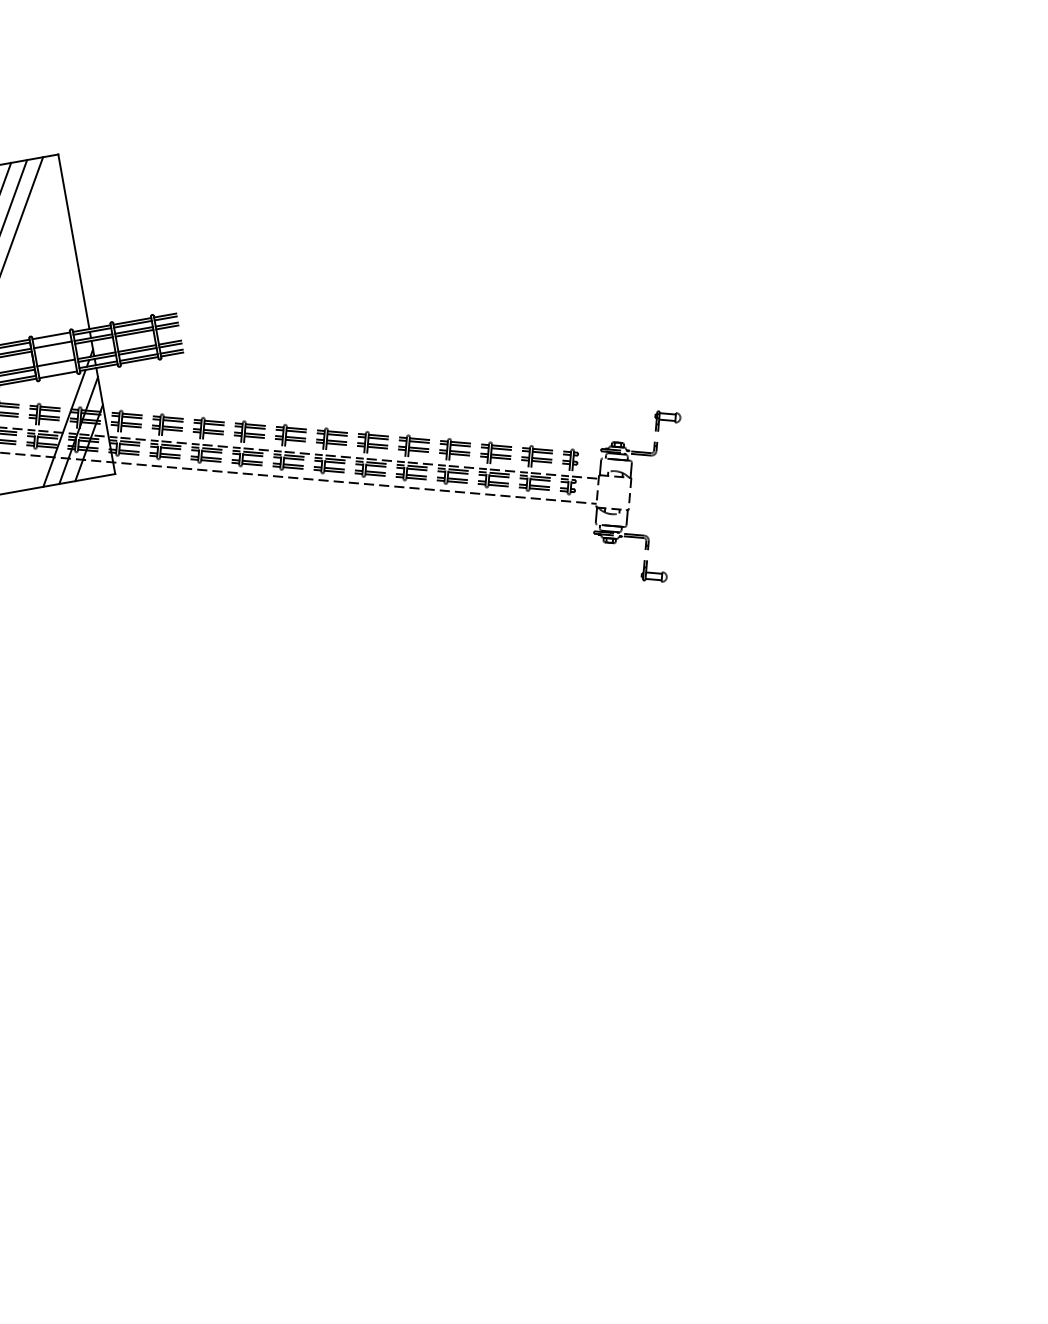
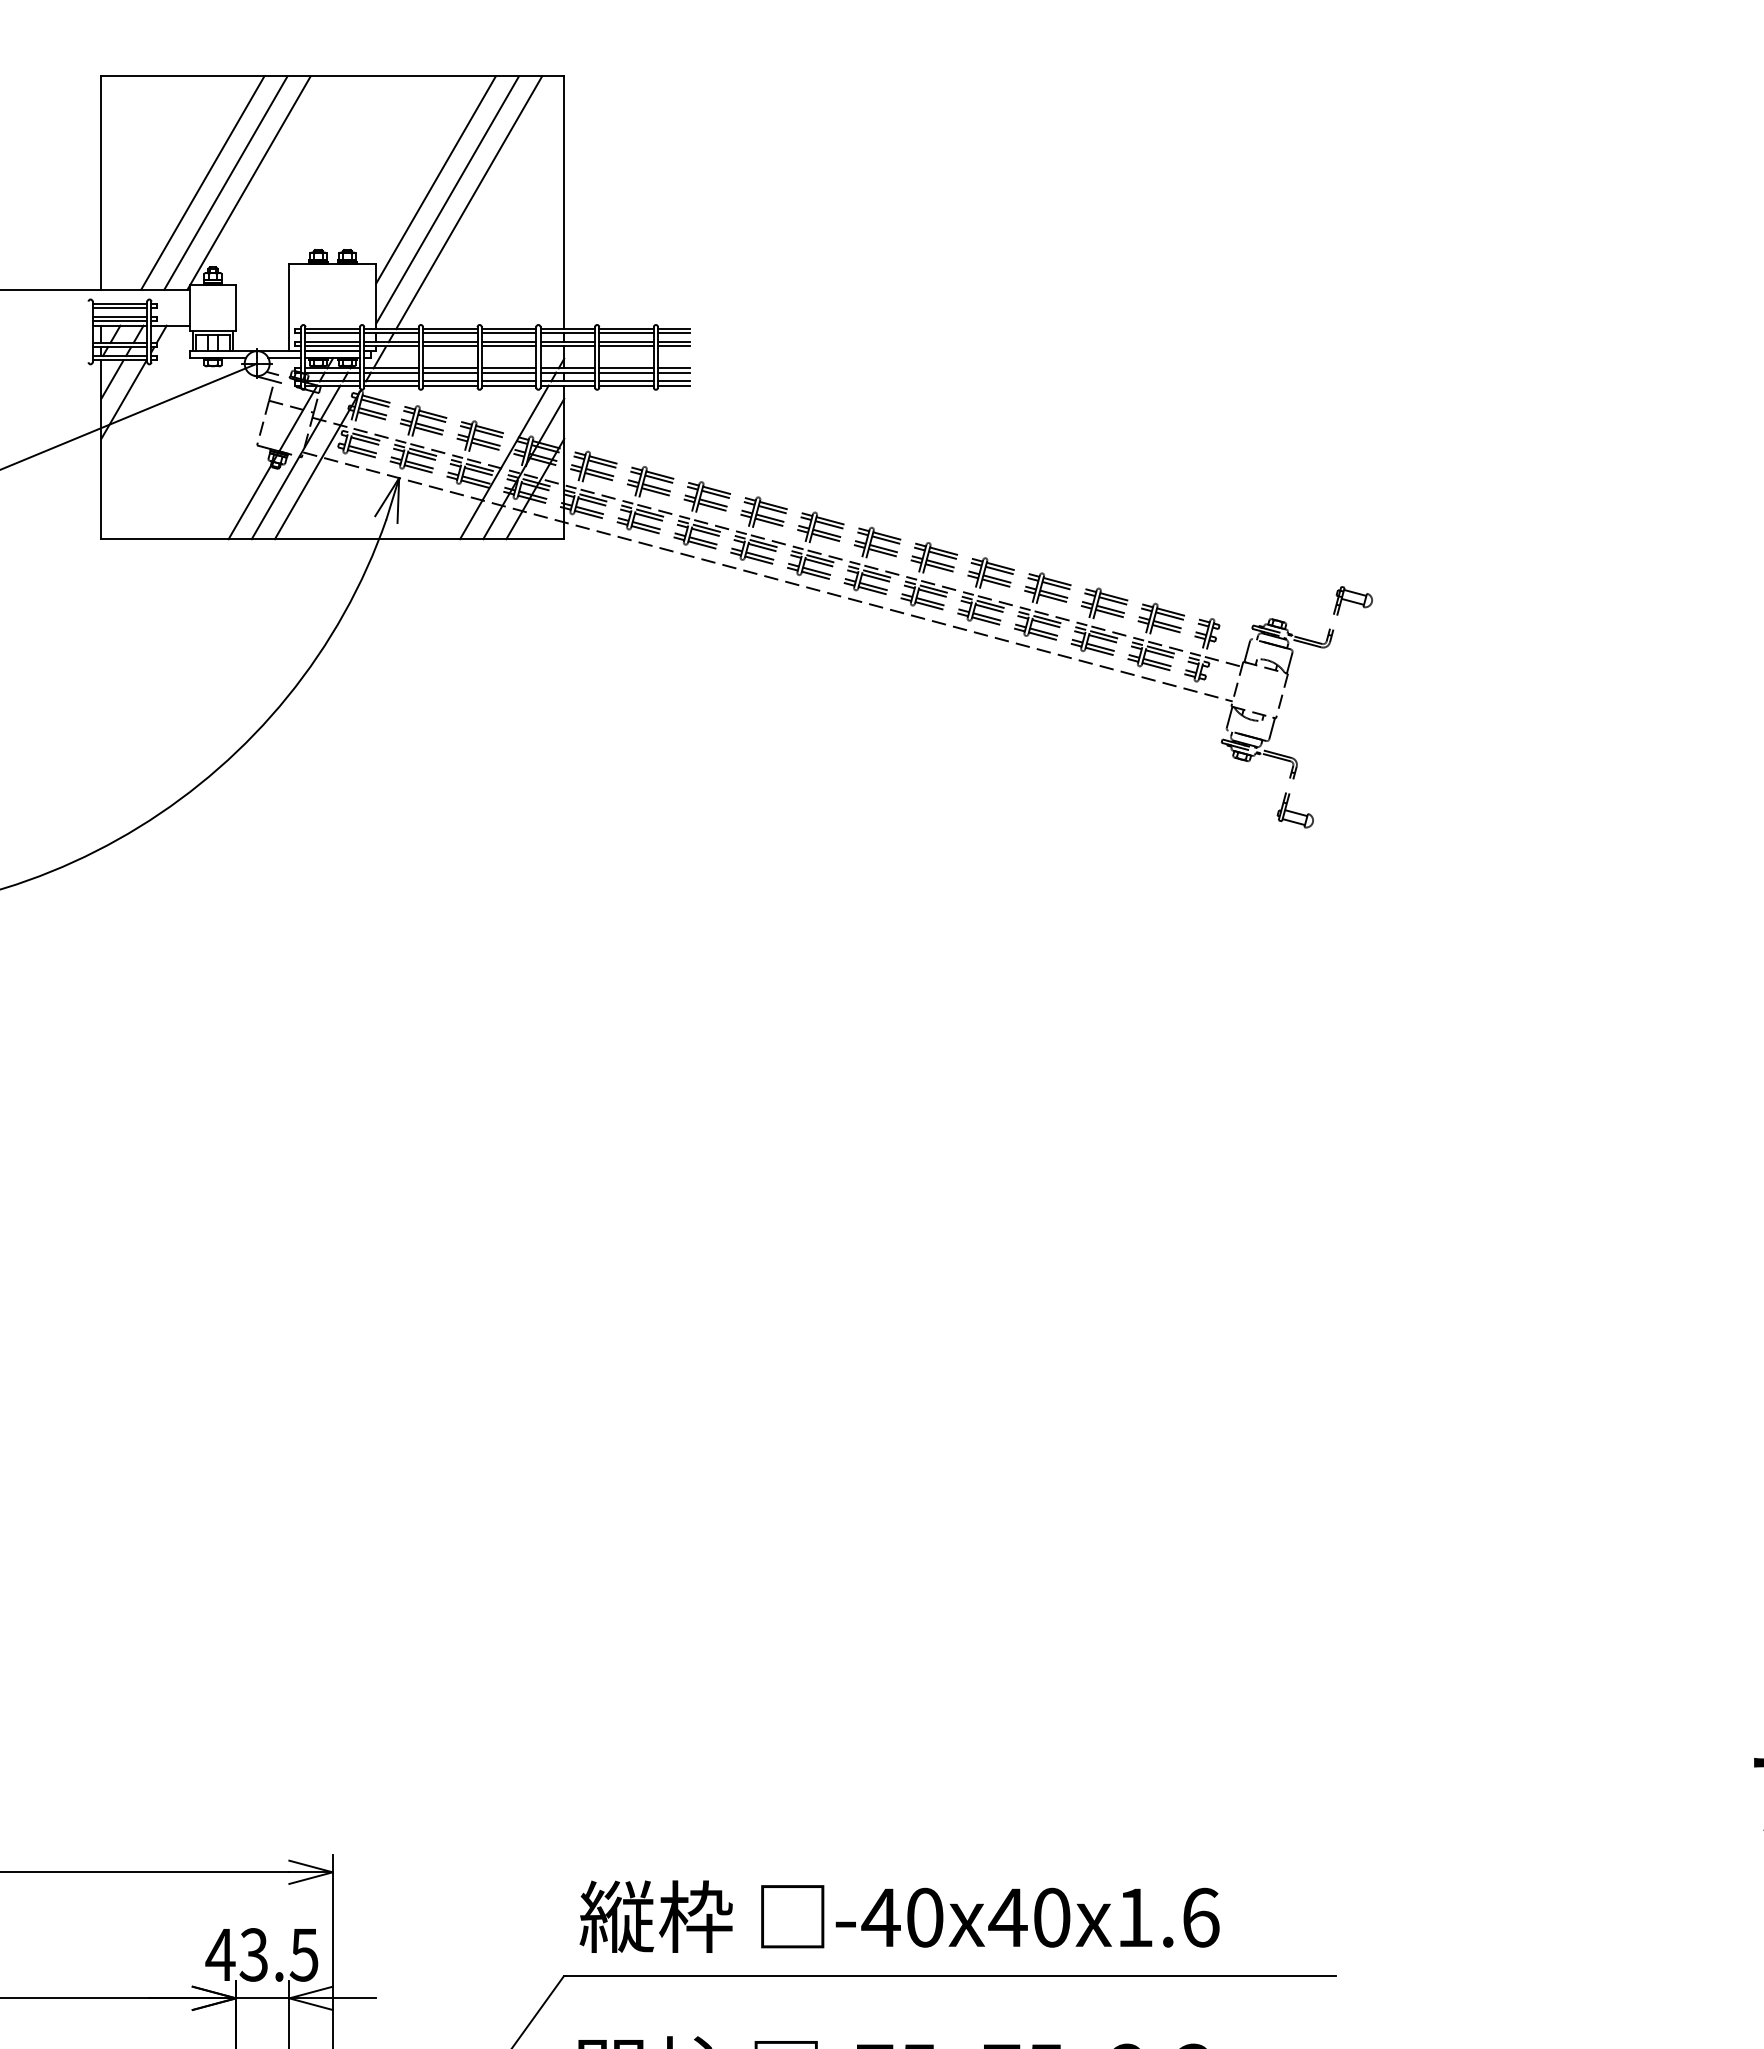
line: (51, 338) -> (508, 333), added
line: (53, 347) -> (508, 346), added
line: (56, 365) -> (508, 372), added
line: (57, 372) -> (508, 381), added

